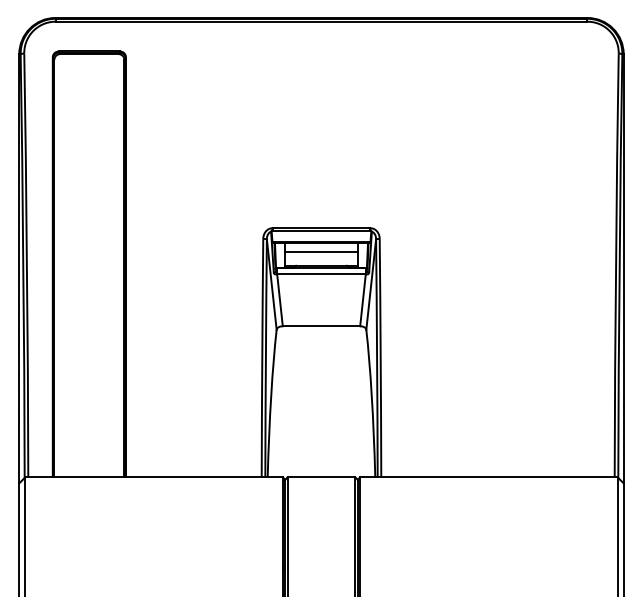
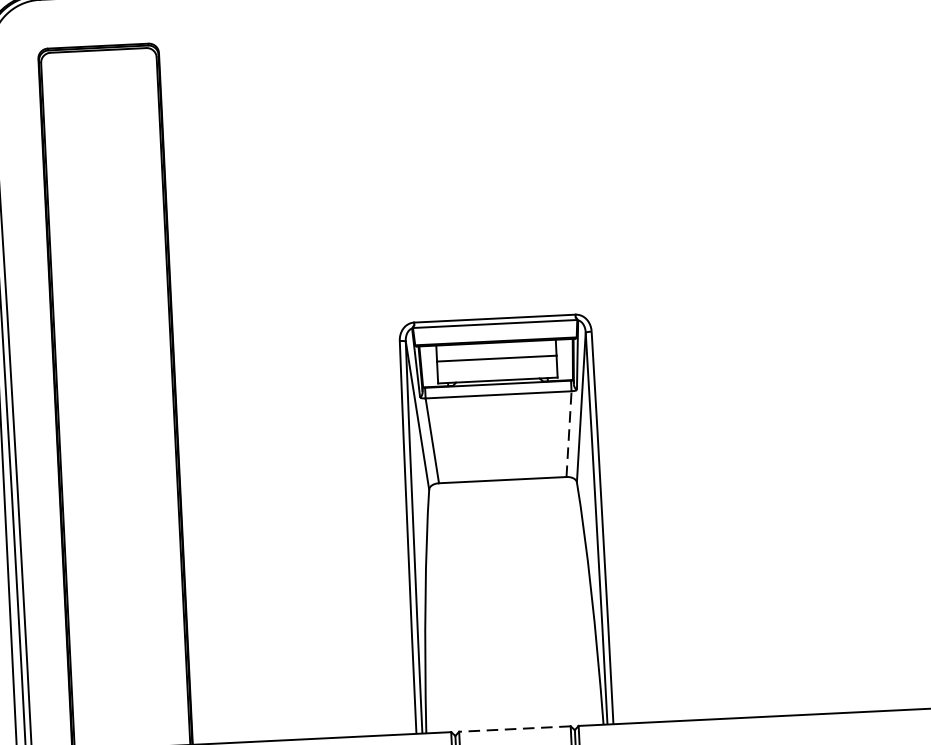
line: (363, 299) -> (569, 432), solid -> dashed
line: (321, 477) -> (514, 729), solid -> dashed

